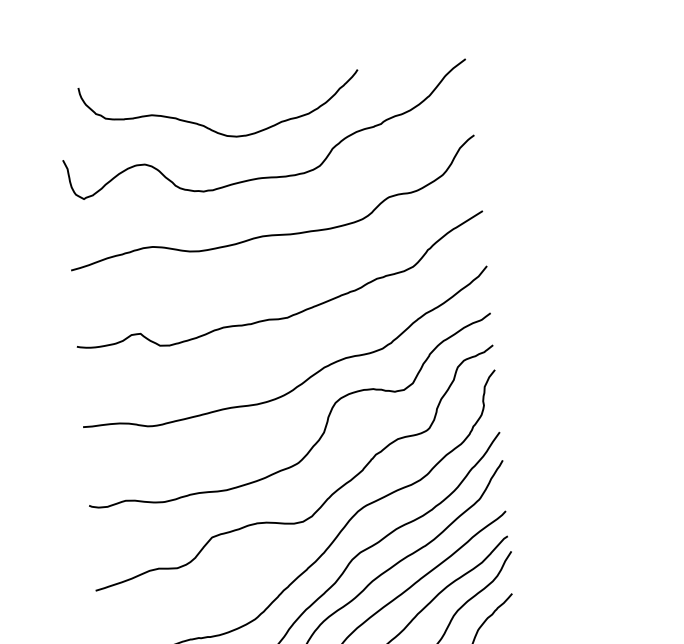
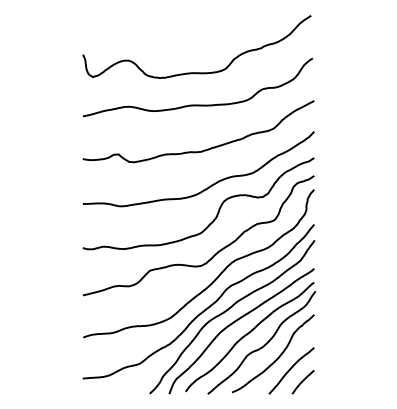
curve: (210, 126) -> (166, 42), removed

